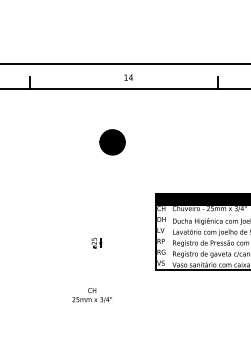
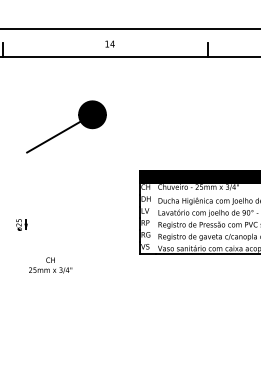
line: (76, 162) -> (53, 136), added
part: (96, 243) -> (21, 225), moved
text: (91, 295) -> (49, 265), moved

